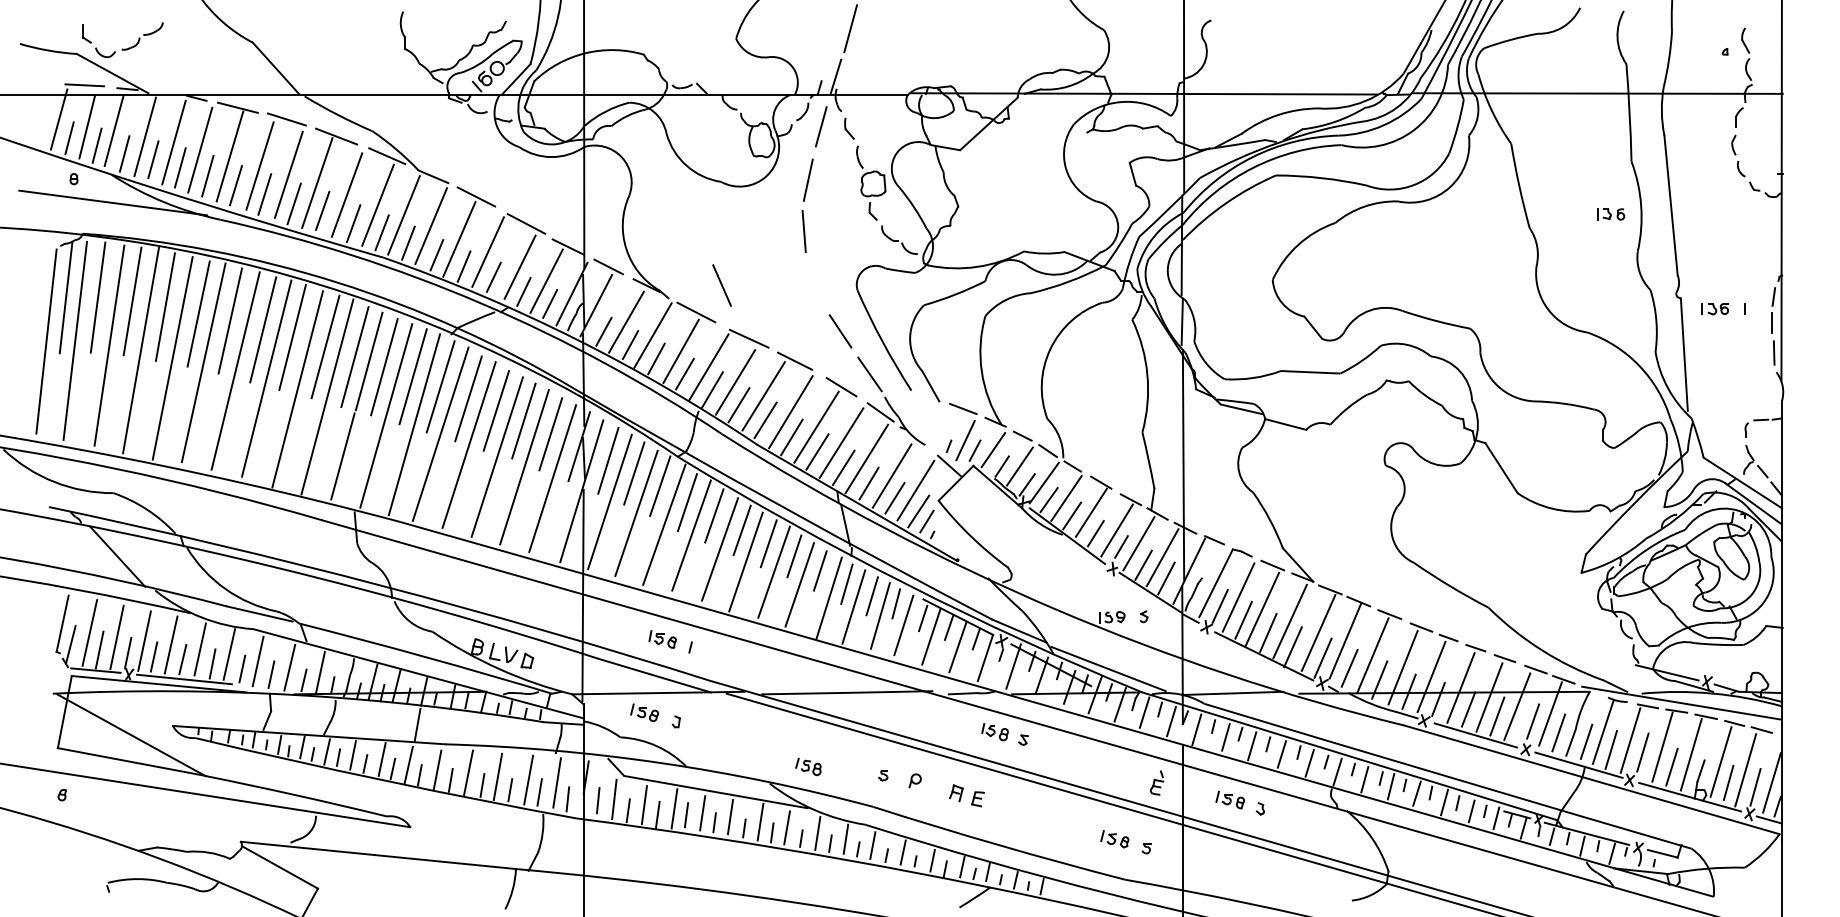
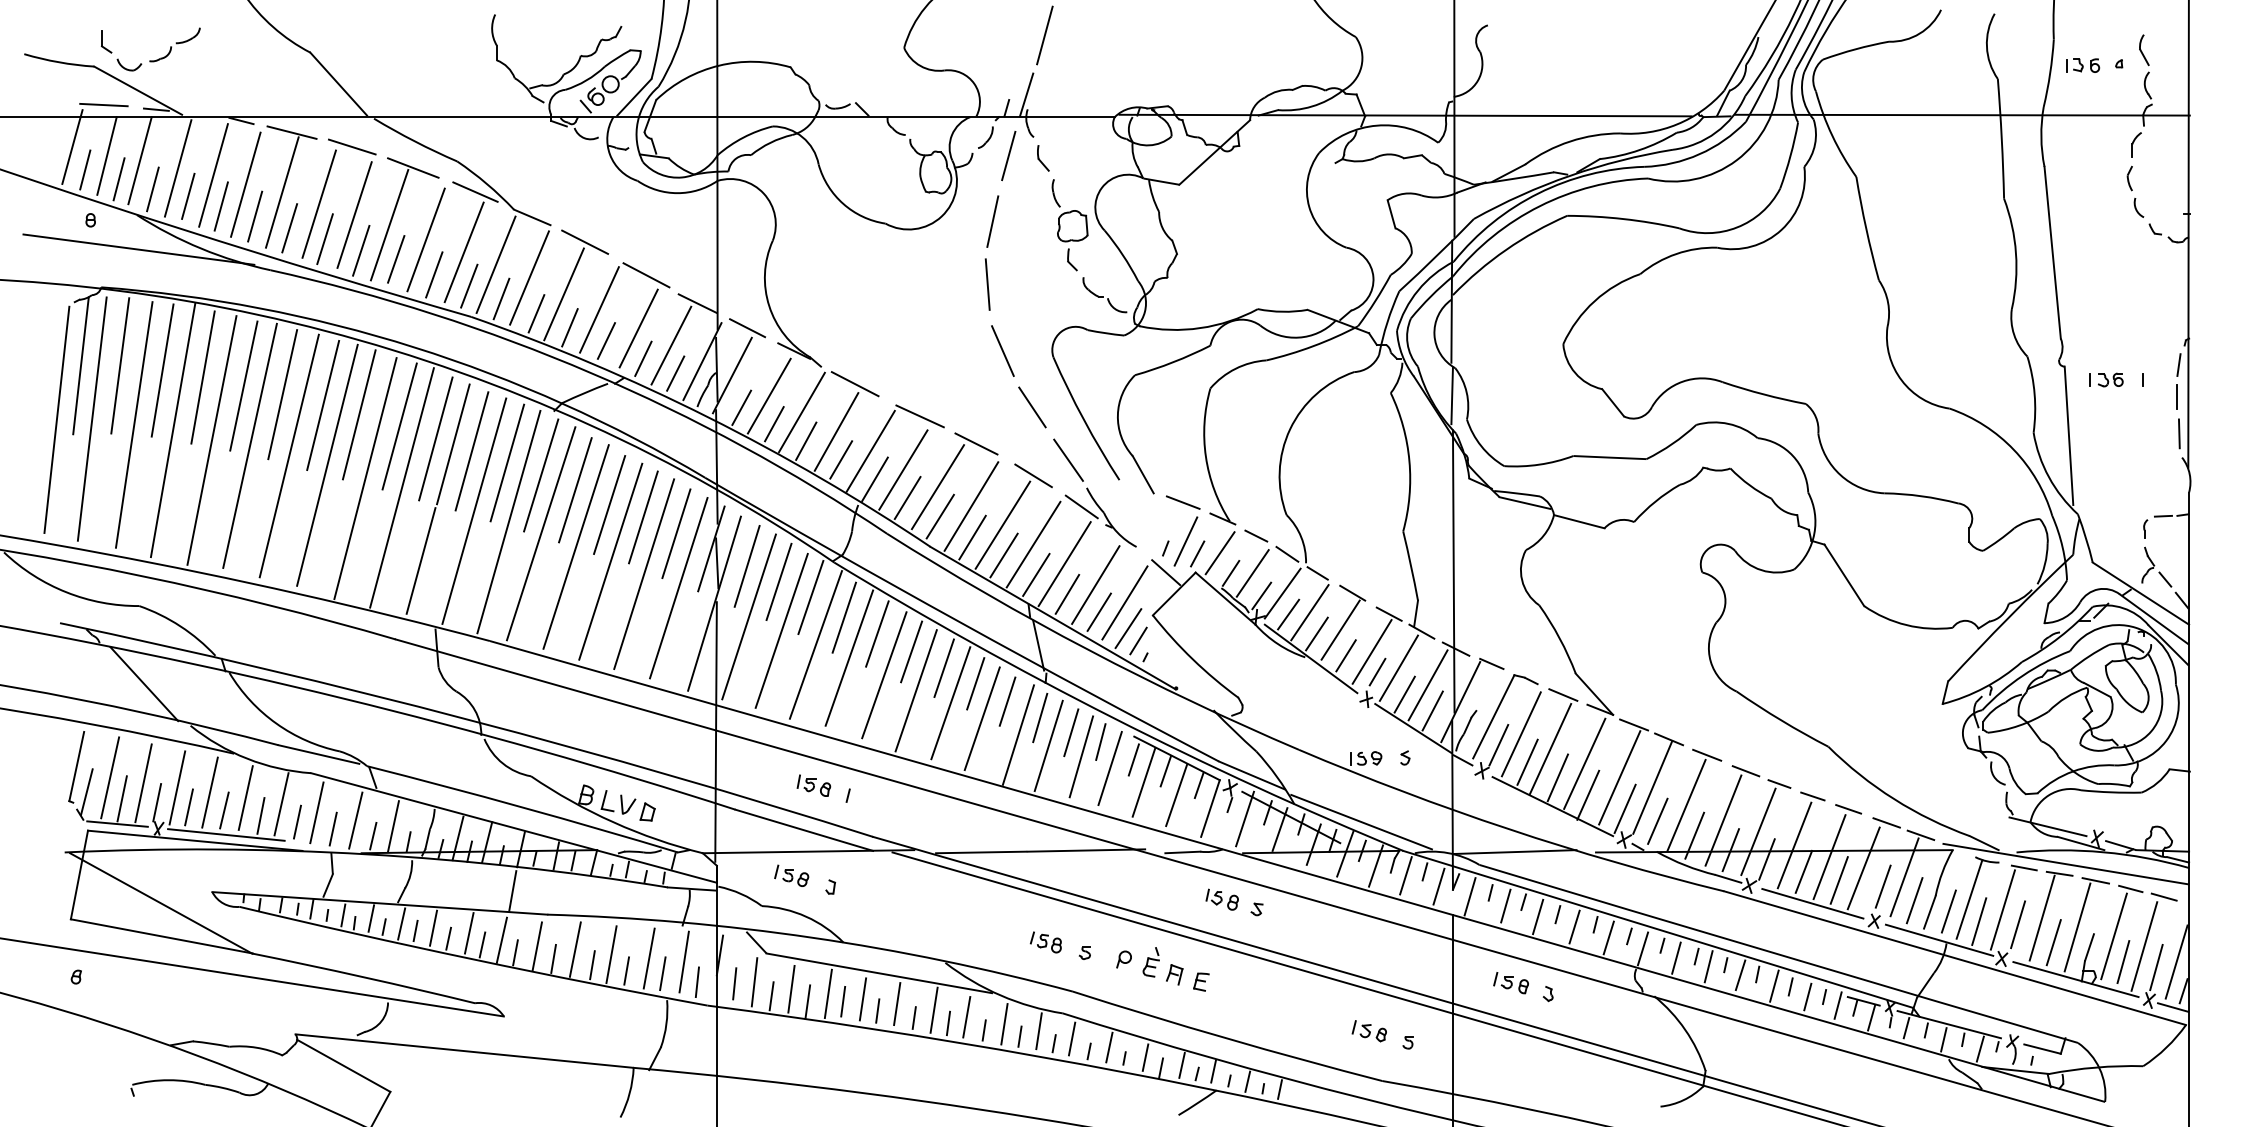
part: (1611, 214) -> (2083, 65), moved
line: (721, 285) -> (1002, 350), moved
part: (808, 767) -> (1045, 942), moved
part: (1156, 783) -> (1150, 962), moved

